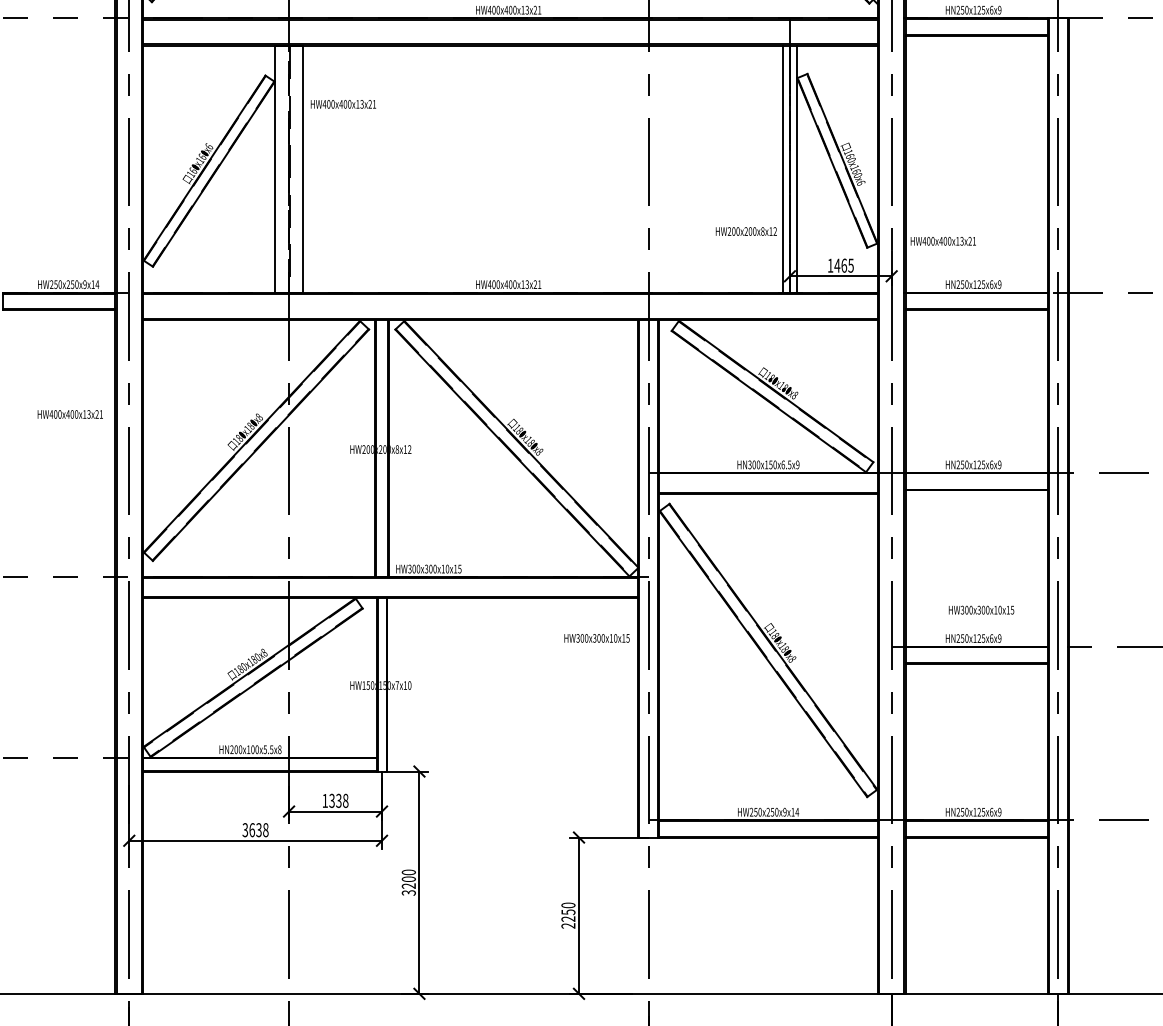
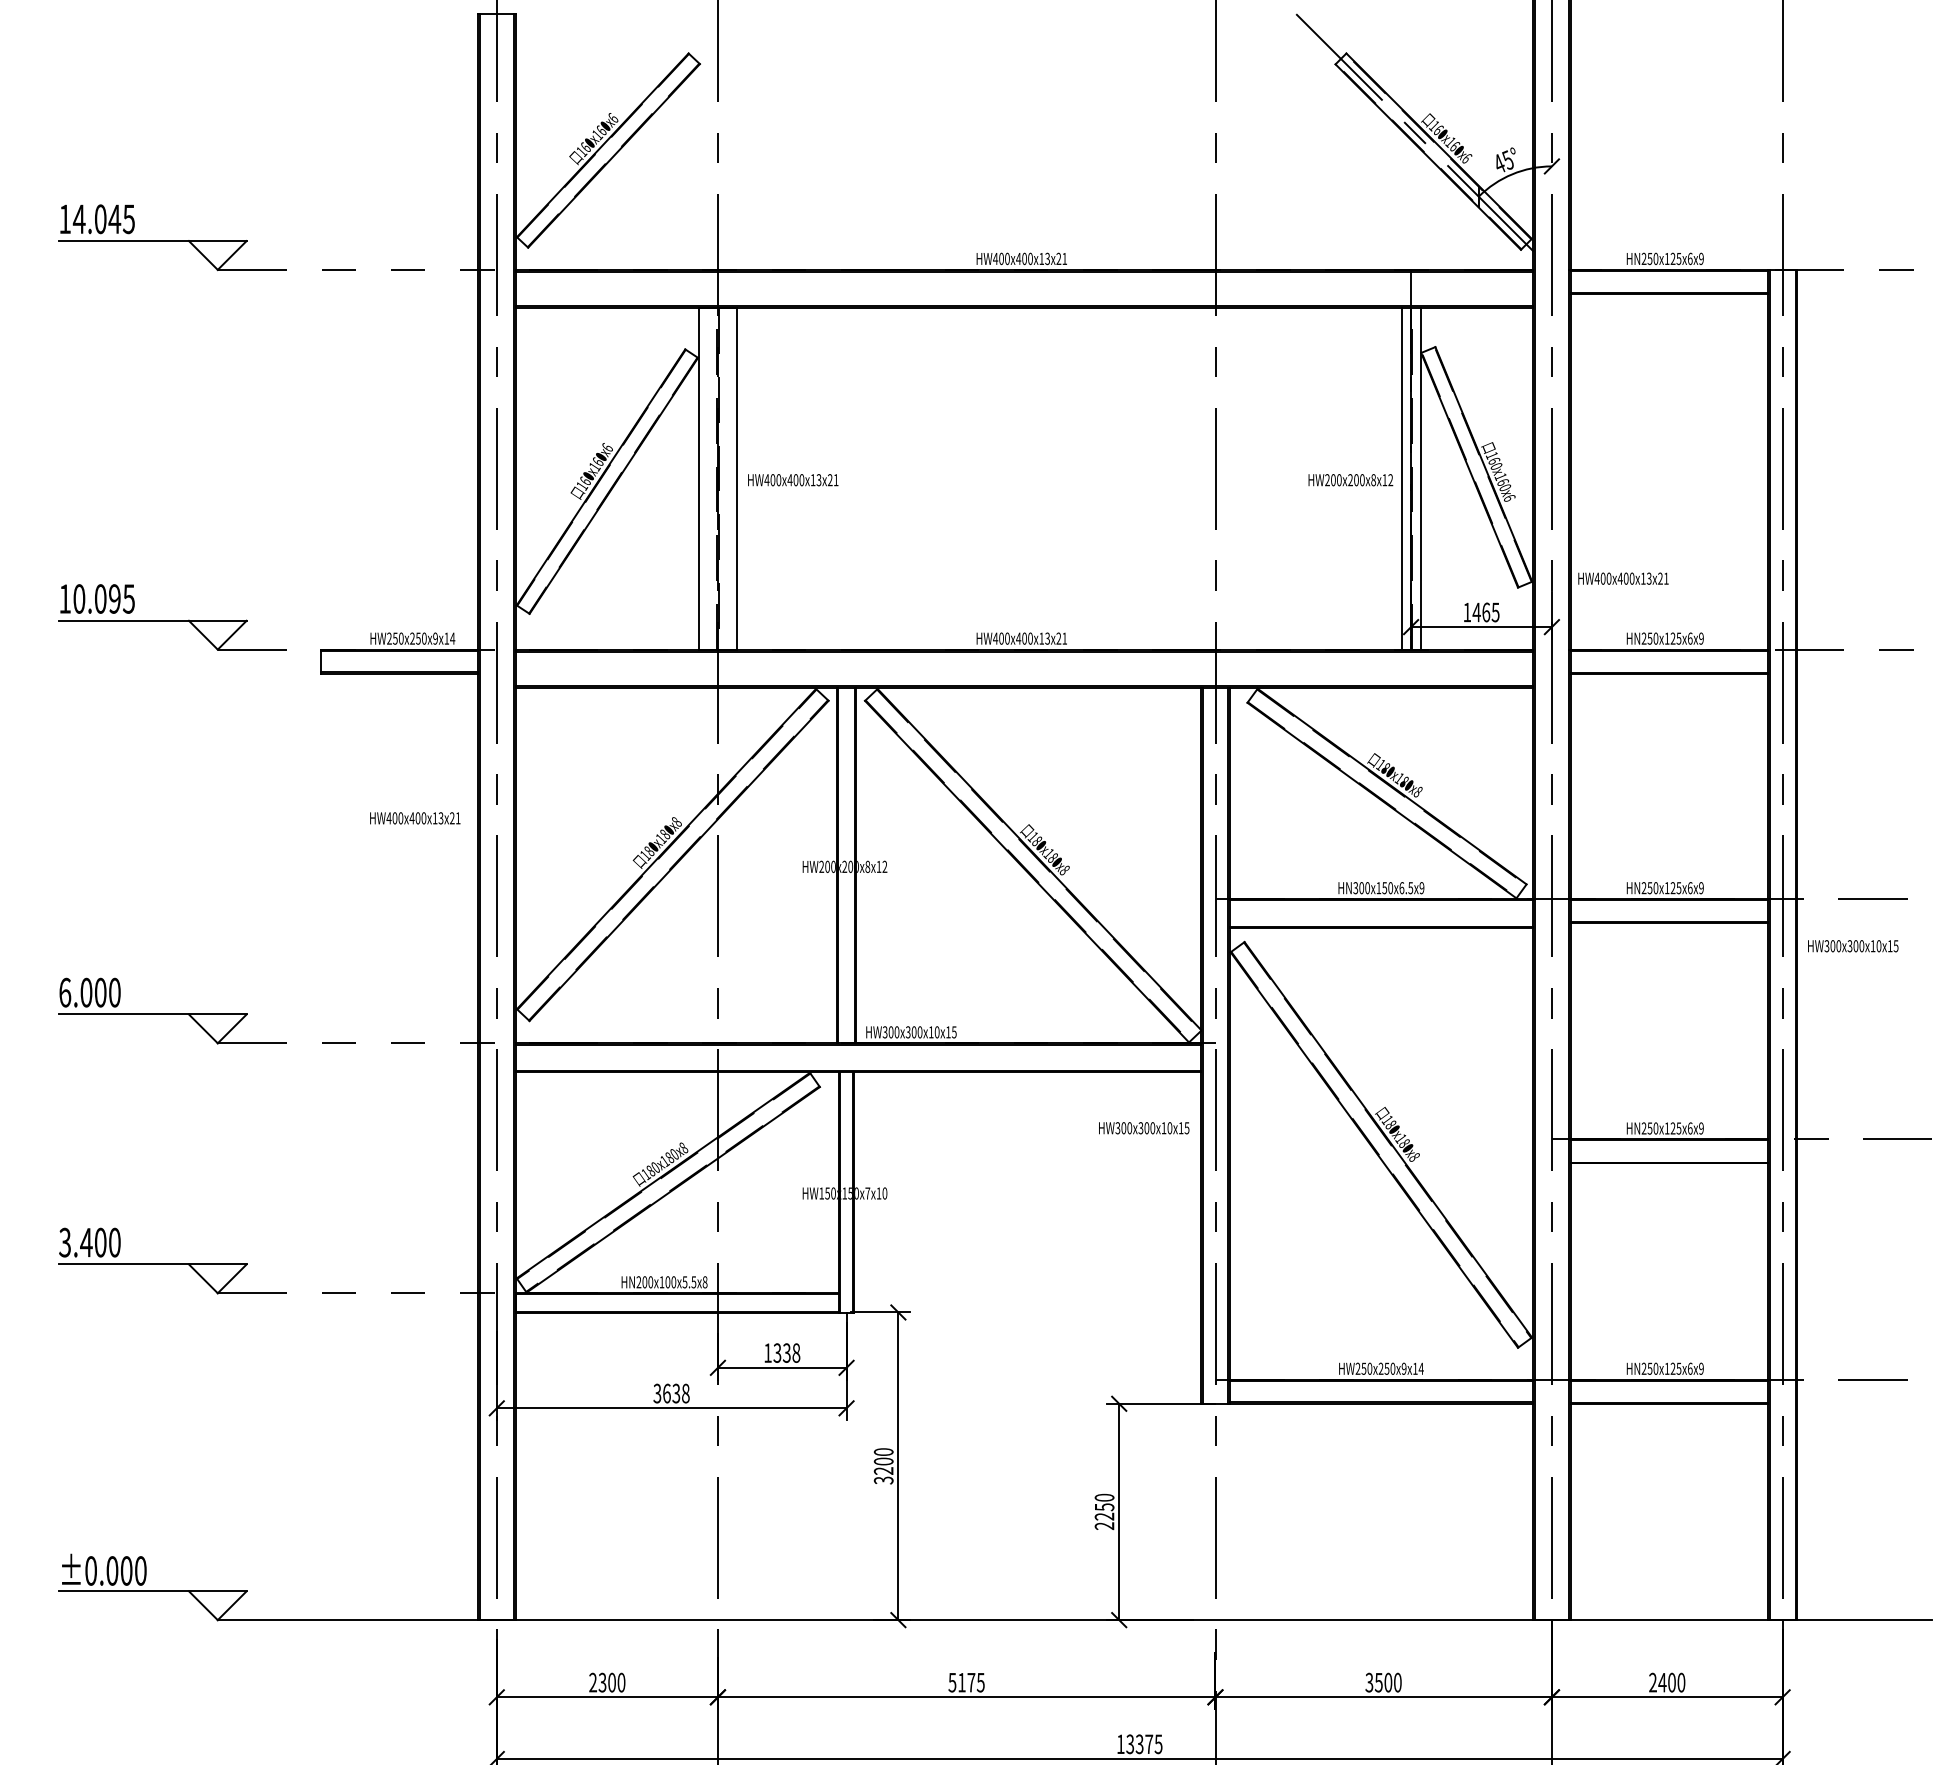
text: (343, 104) -> (793, 480), moved
text: (746, 231) -> (1350, 480), moved
text: (981, 610) -> (1853, 946), moved

